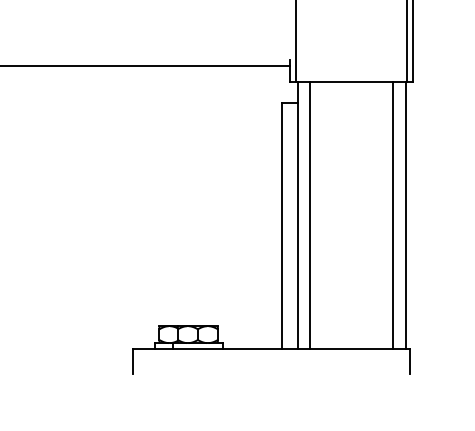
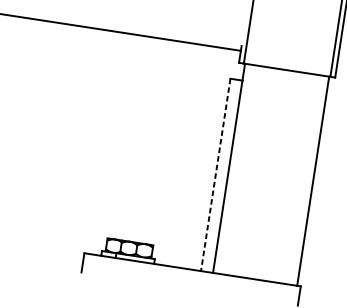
line: (310, 215) -> (238, 169), removed
line: (393, 215) -> (303, 179), removed
line: (282, 226) -> (215, 175), solid -> dashed

